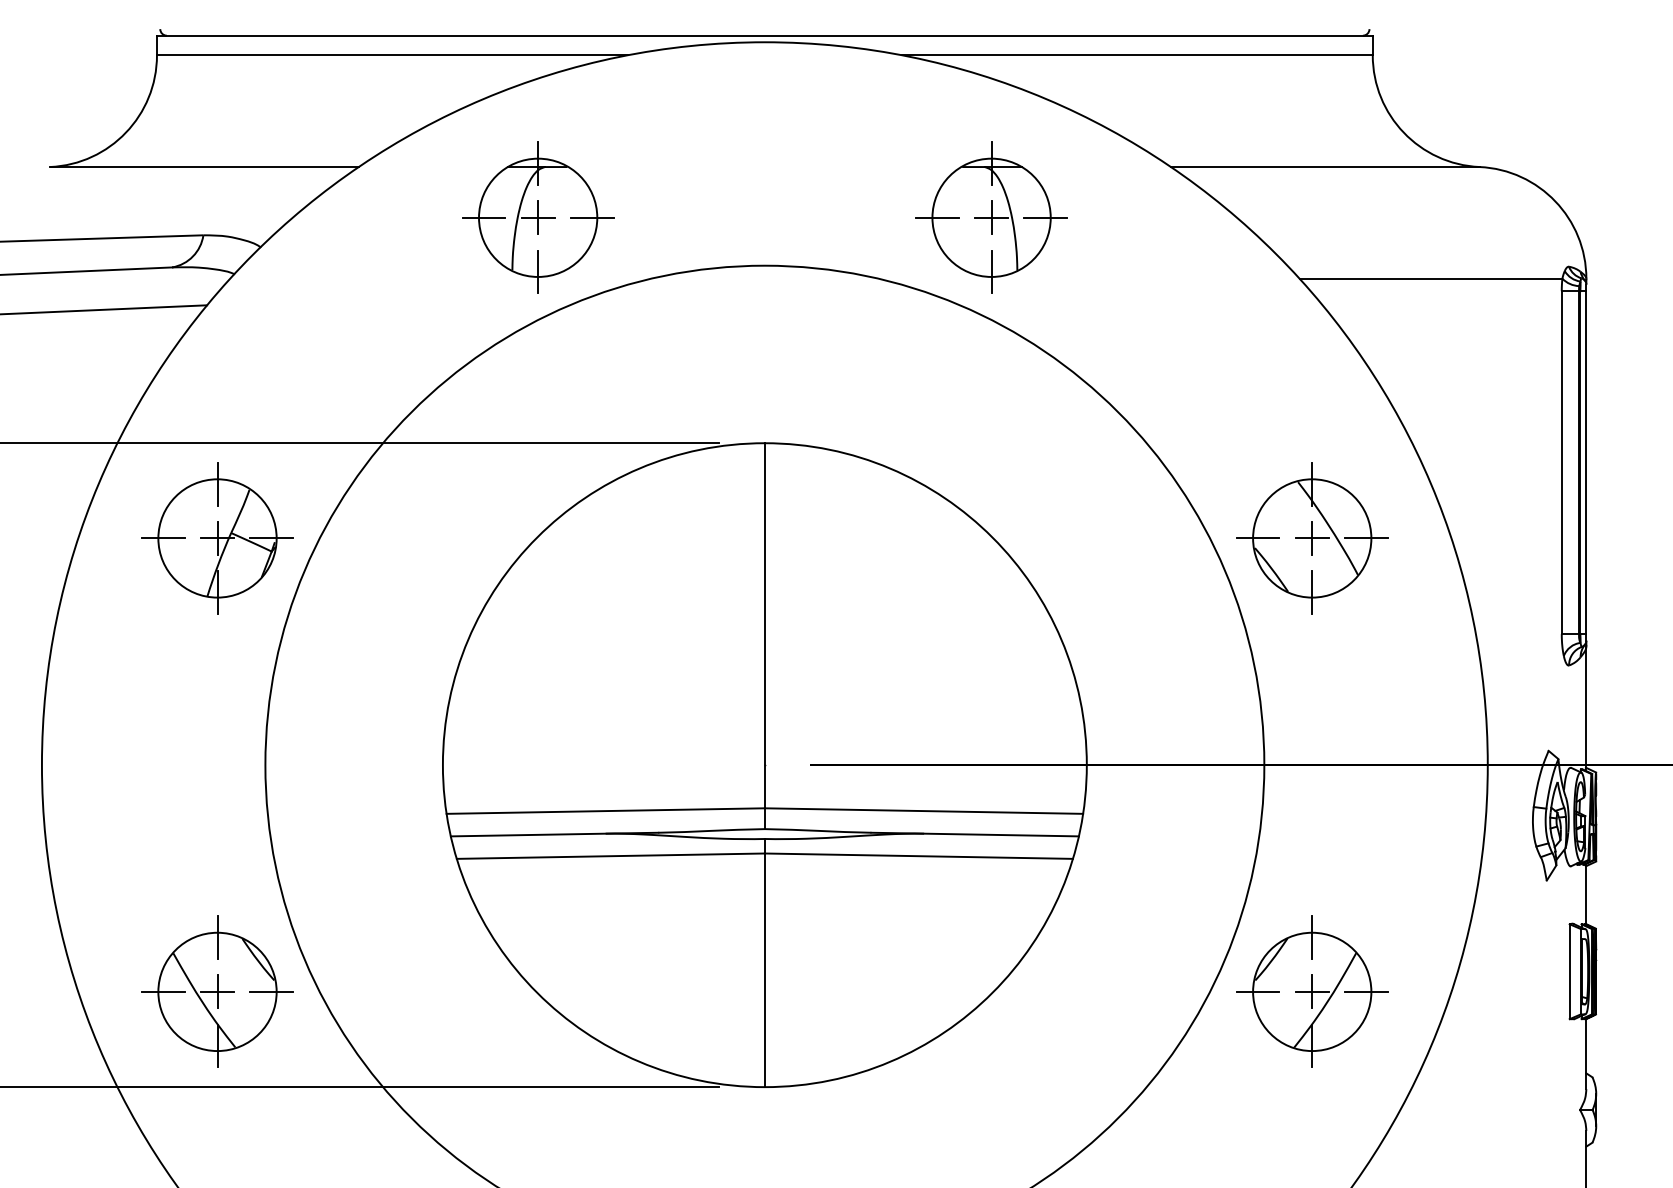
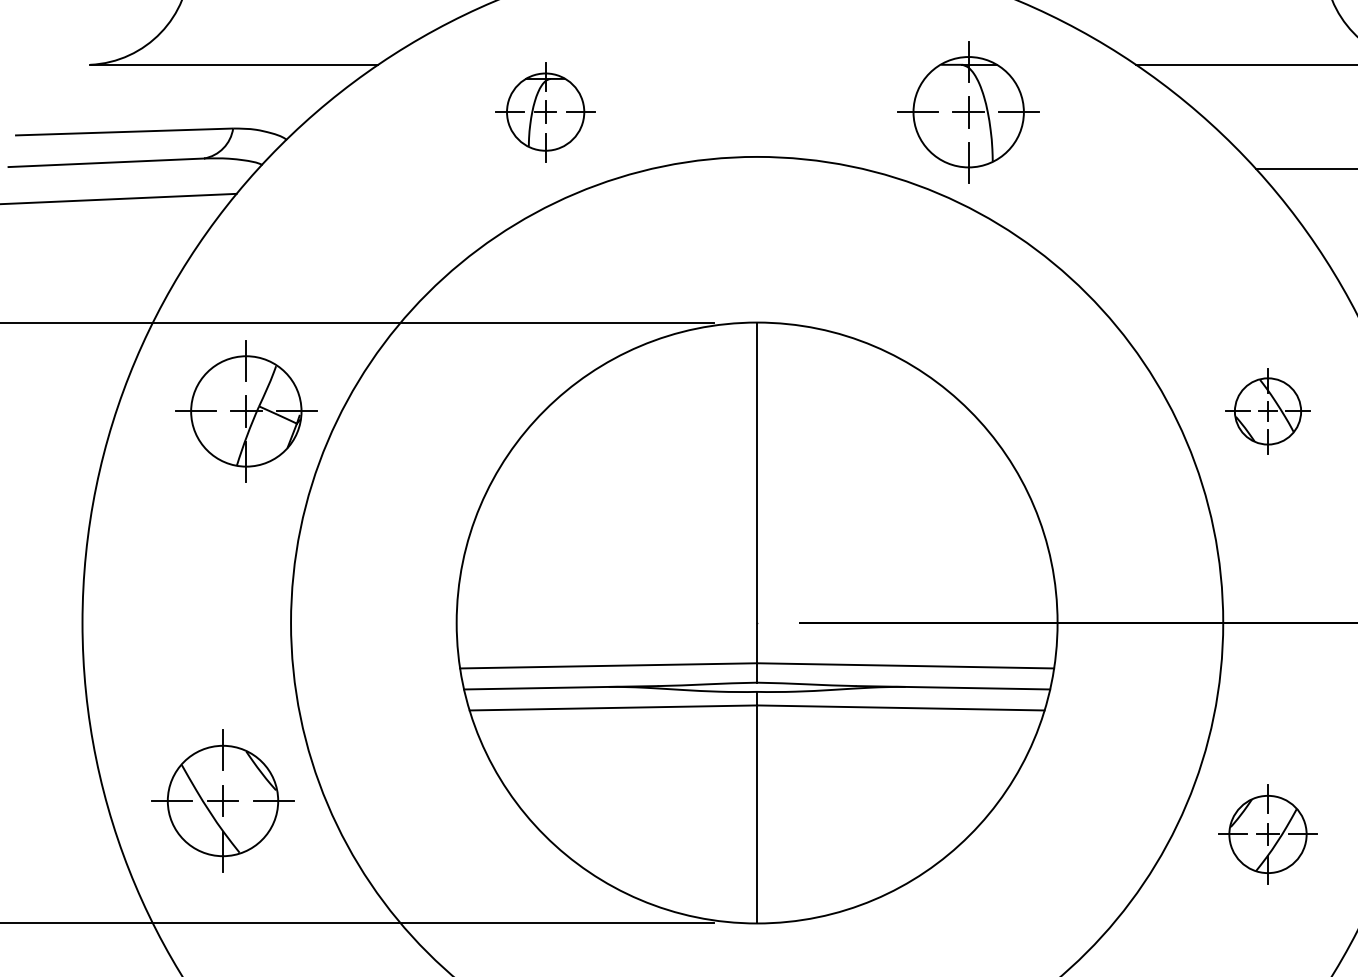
part: (538, 217) -> (545, 111), size x0.7
part: (1312, 538) -> (1268, 411), size x0.6
part: (217, 991) -> (222, 800), moved
part: (1312, 991) -> (1268, 834), size x0.7

